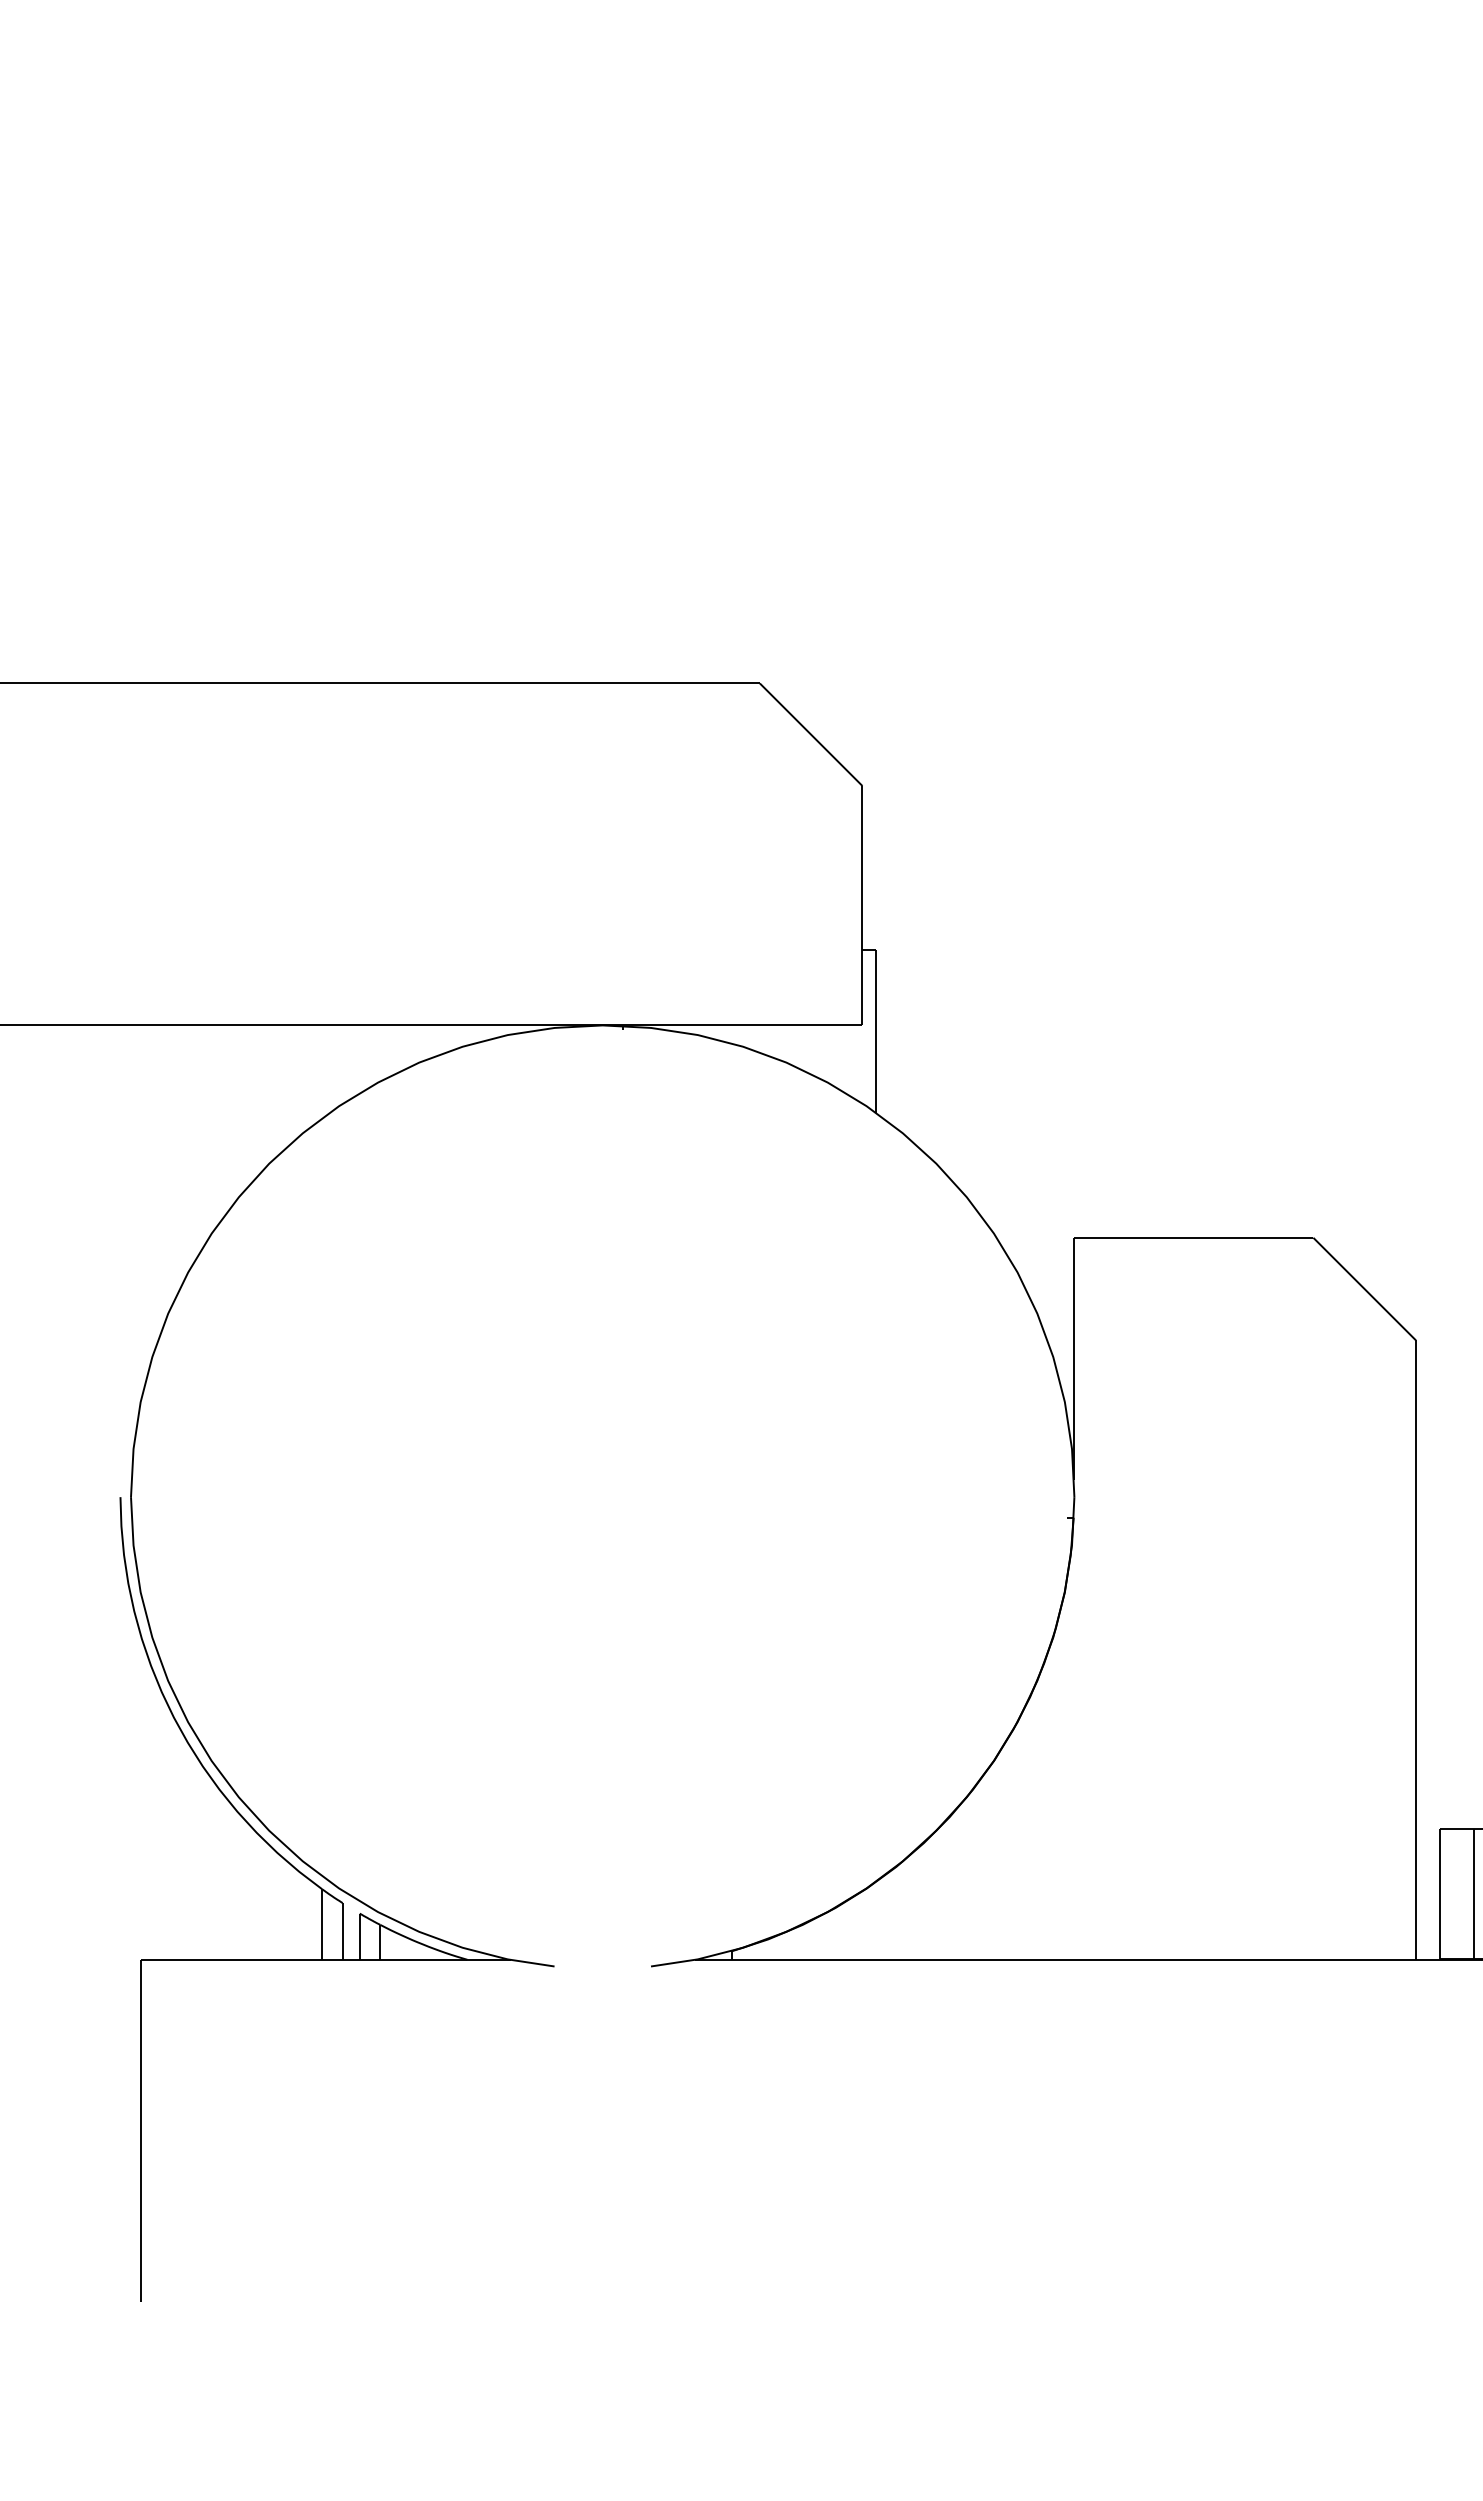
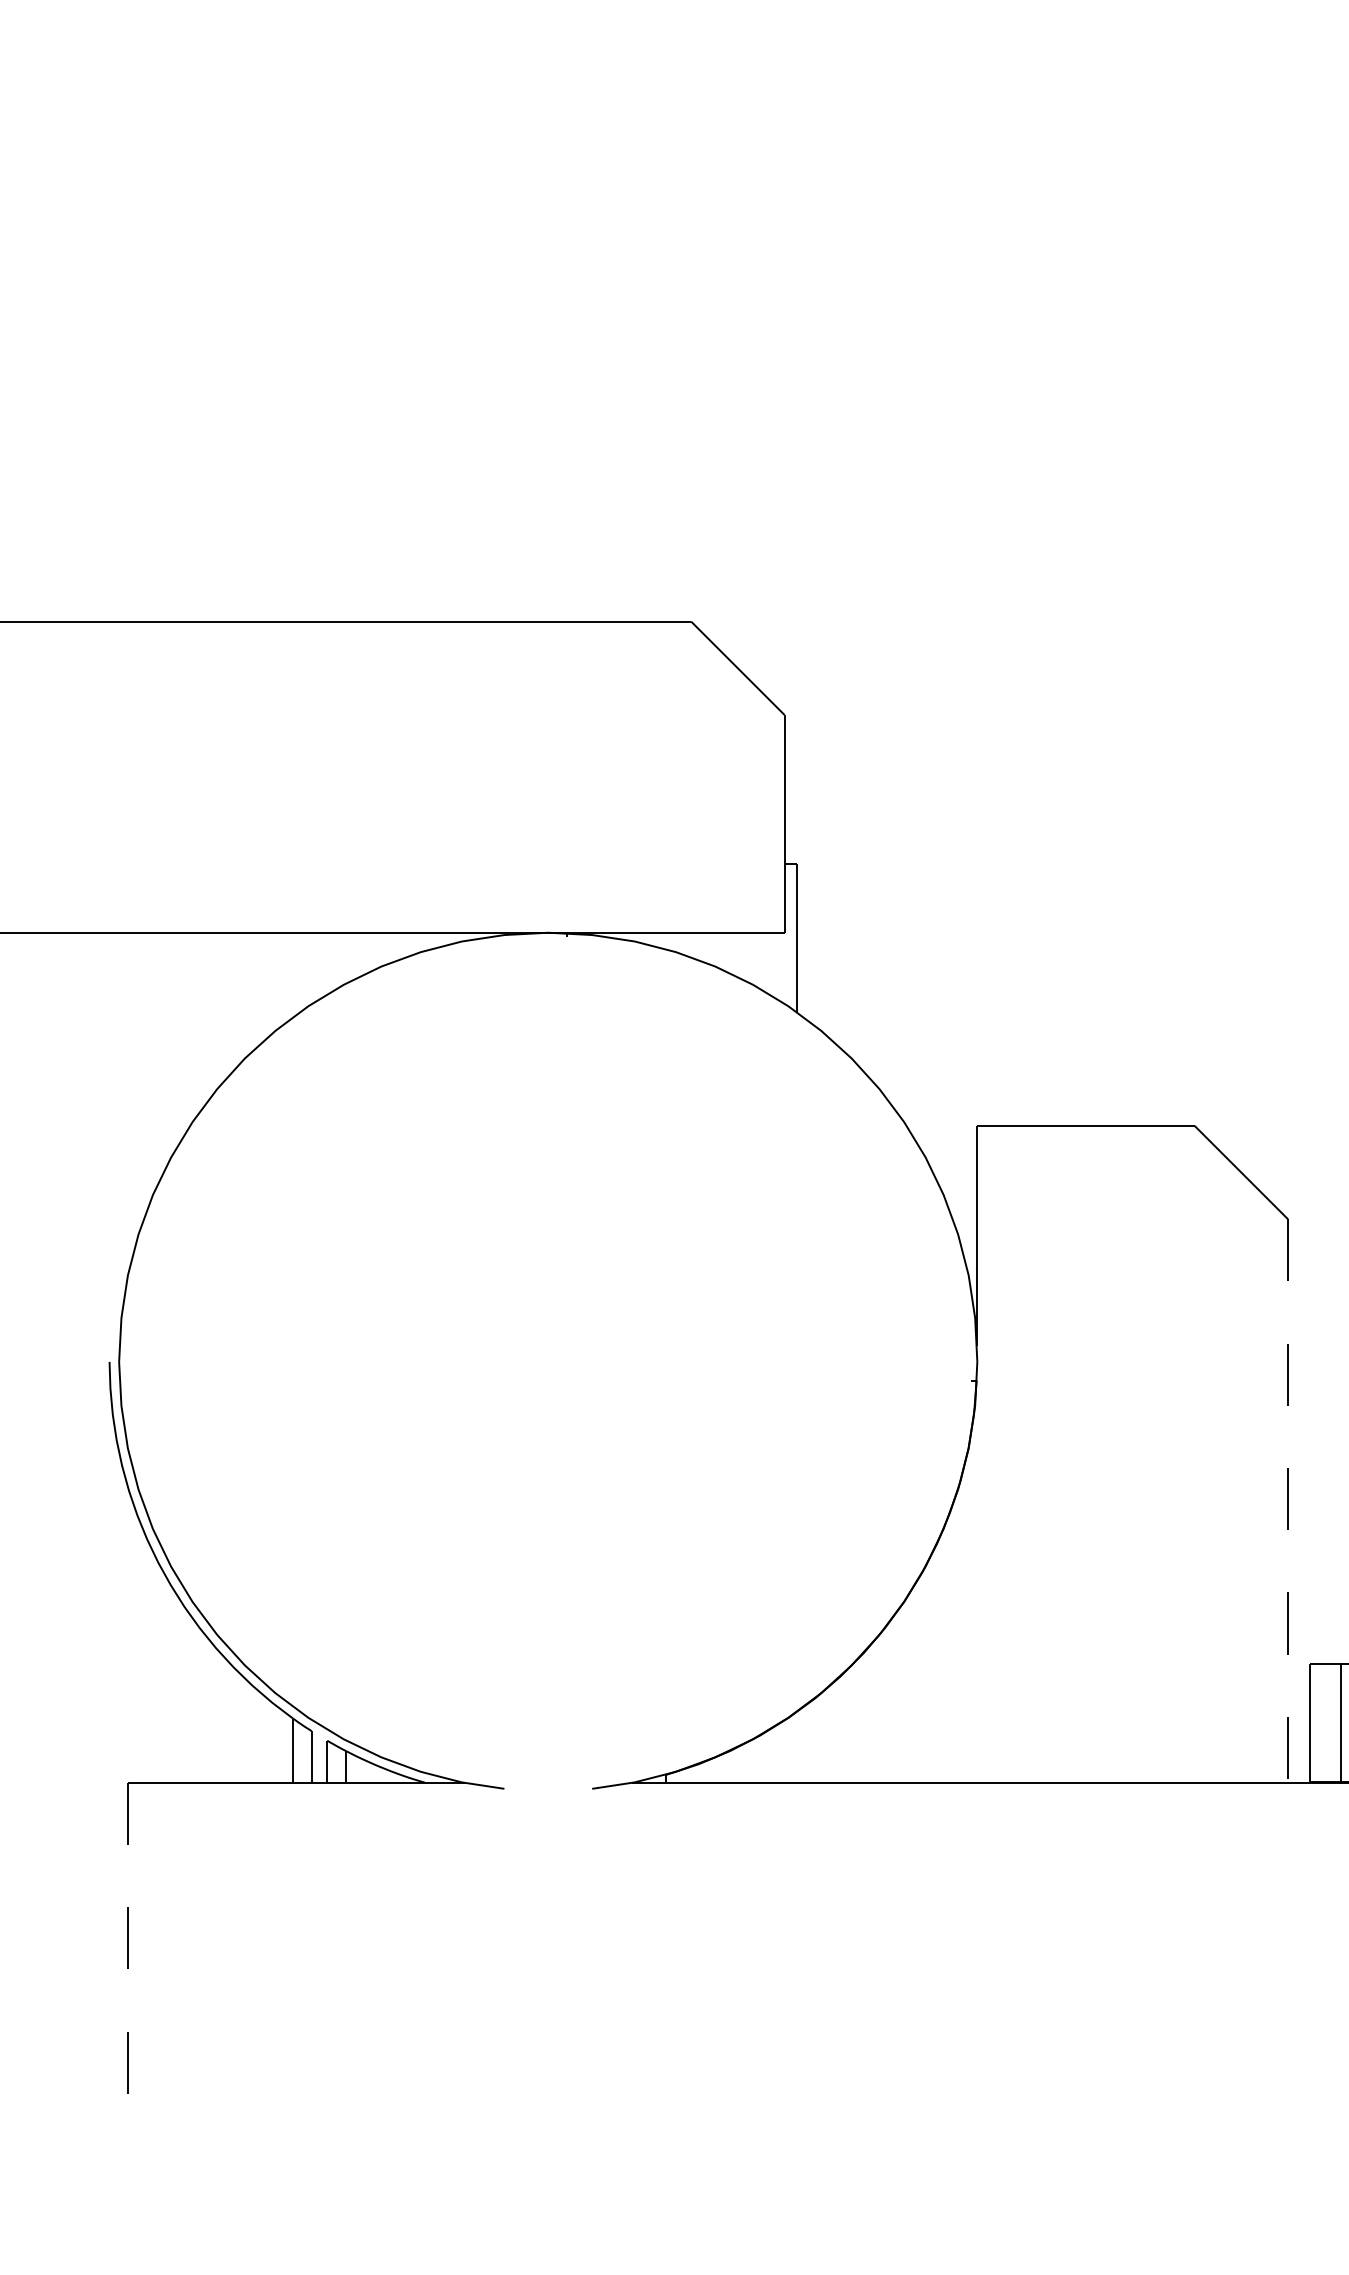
line: (1415, 1650) -> (1287, 1501), solid -> dashed
line: (141, 2130) -> (128, 1938), solid -> dashed

